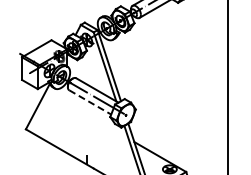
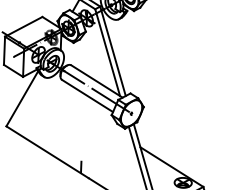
line: (90, 102) -> (87, 96), dashed -> solid

